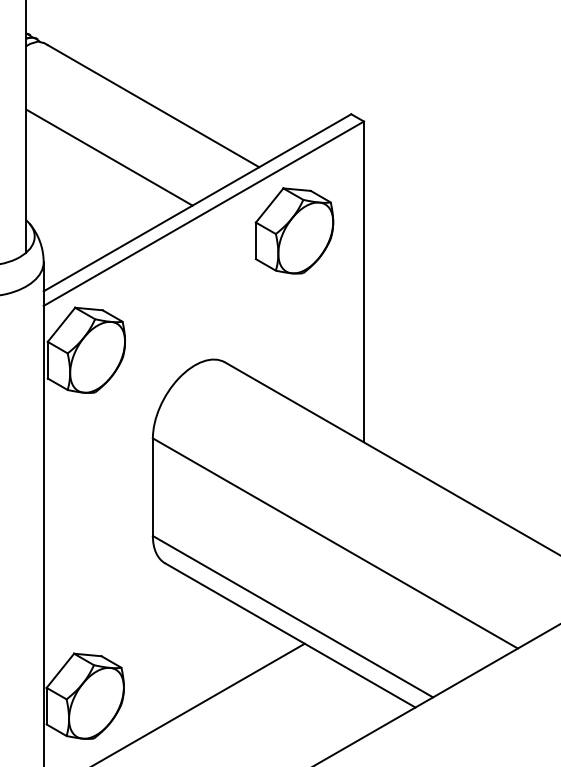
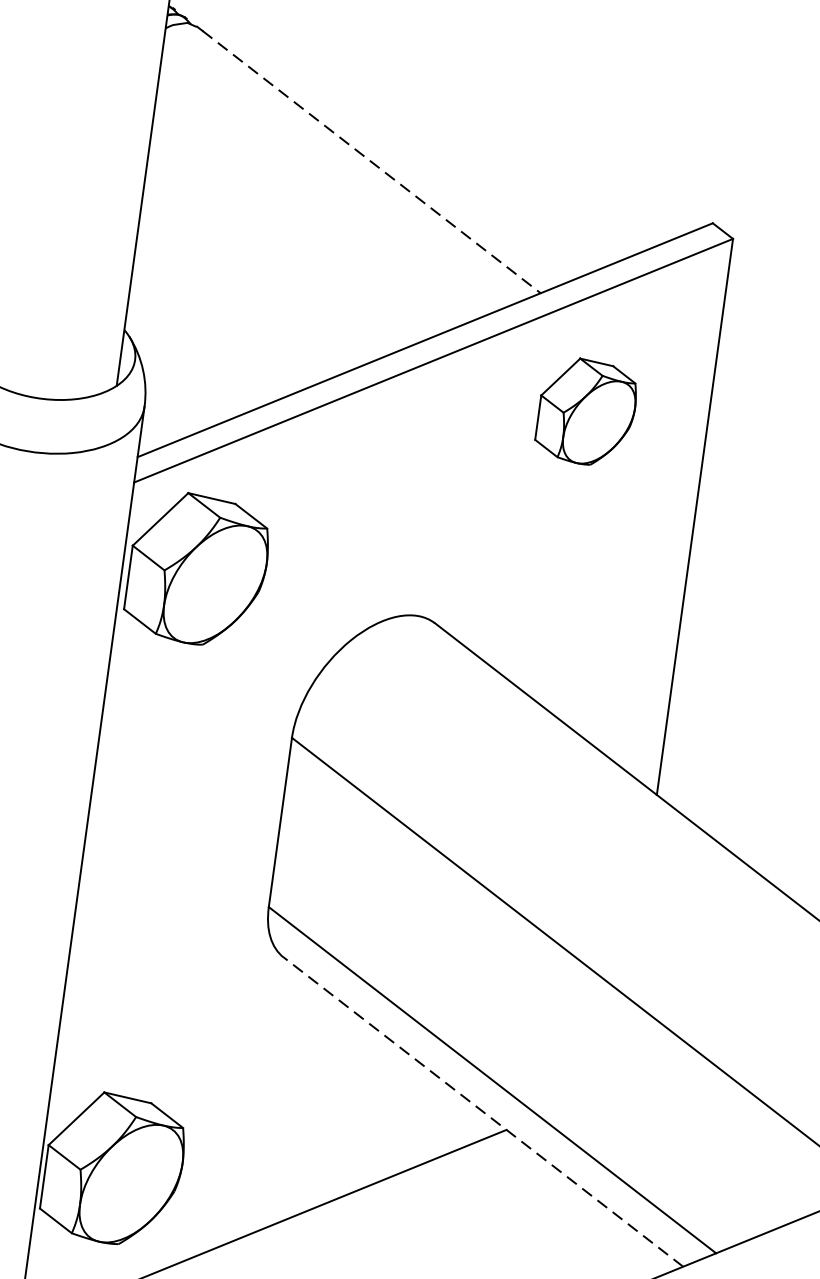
line: (153, 106) -> (371, 162), solid -> dashed
line: (109, 157) -> (283, 240), removed
part: (294, 230) -> (586, 411), size x0.7
line: (289, 635) -> (481, 1111), solid -> dashed

